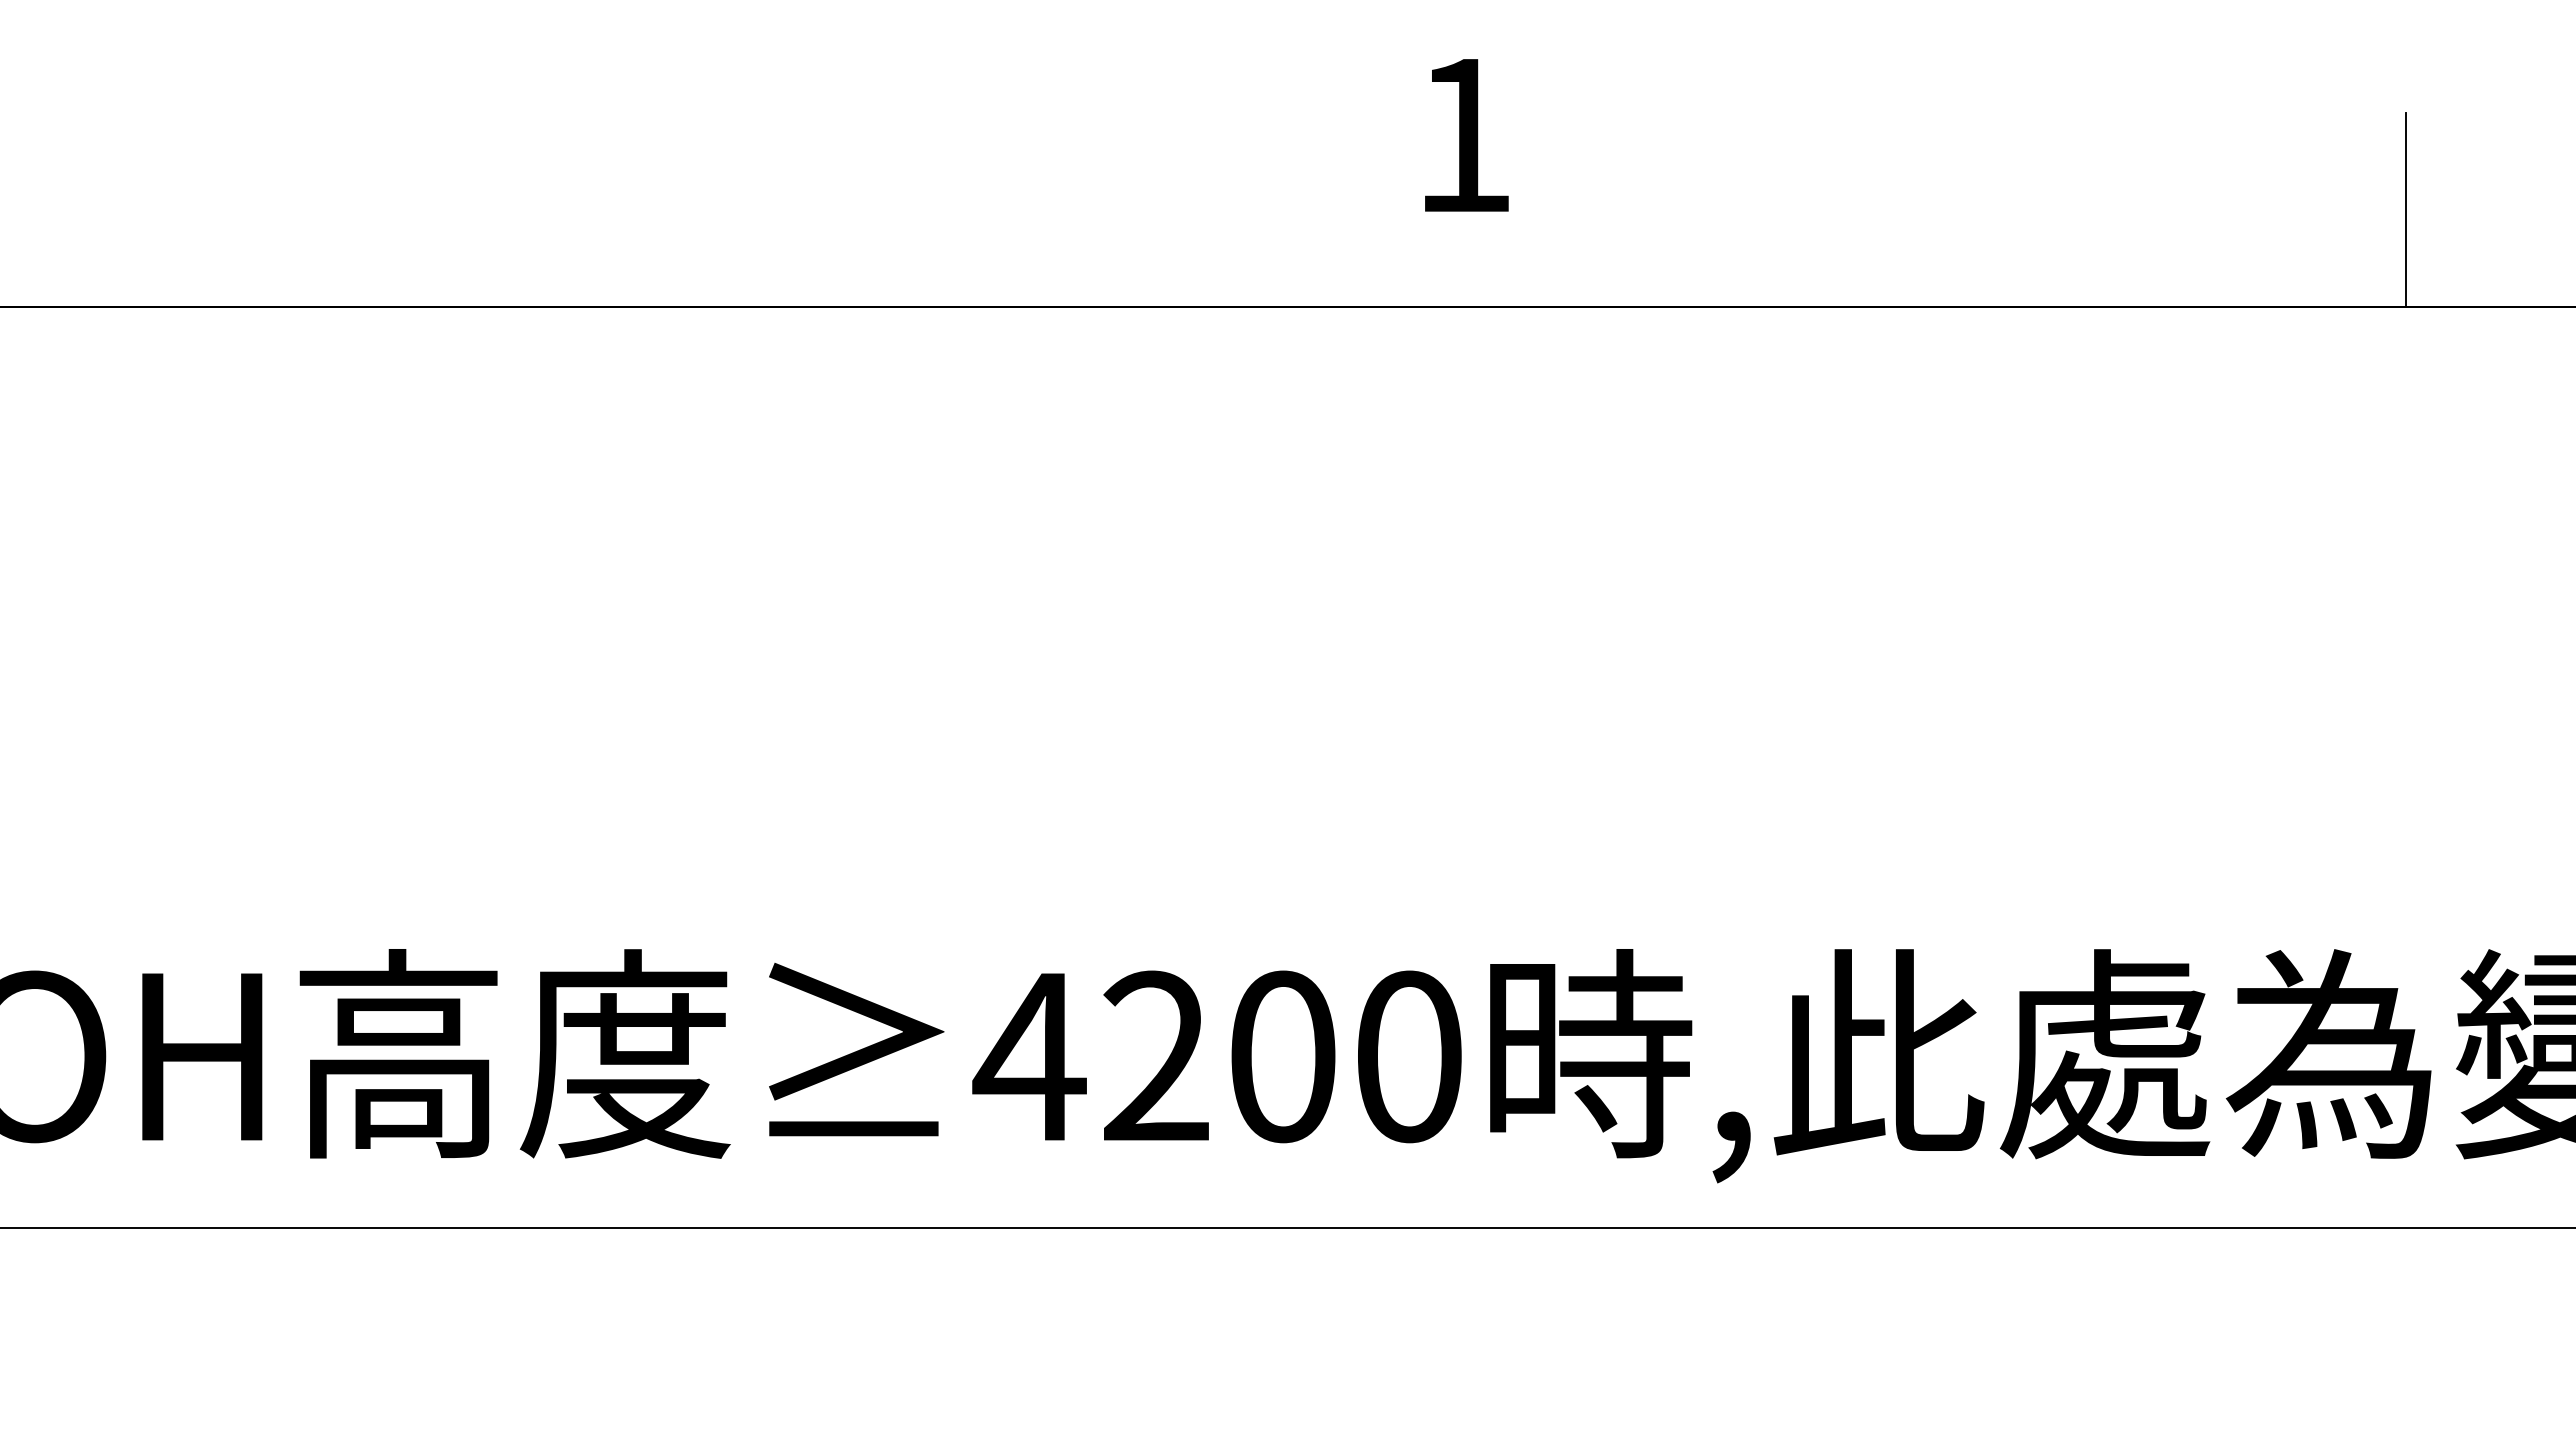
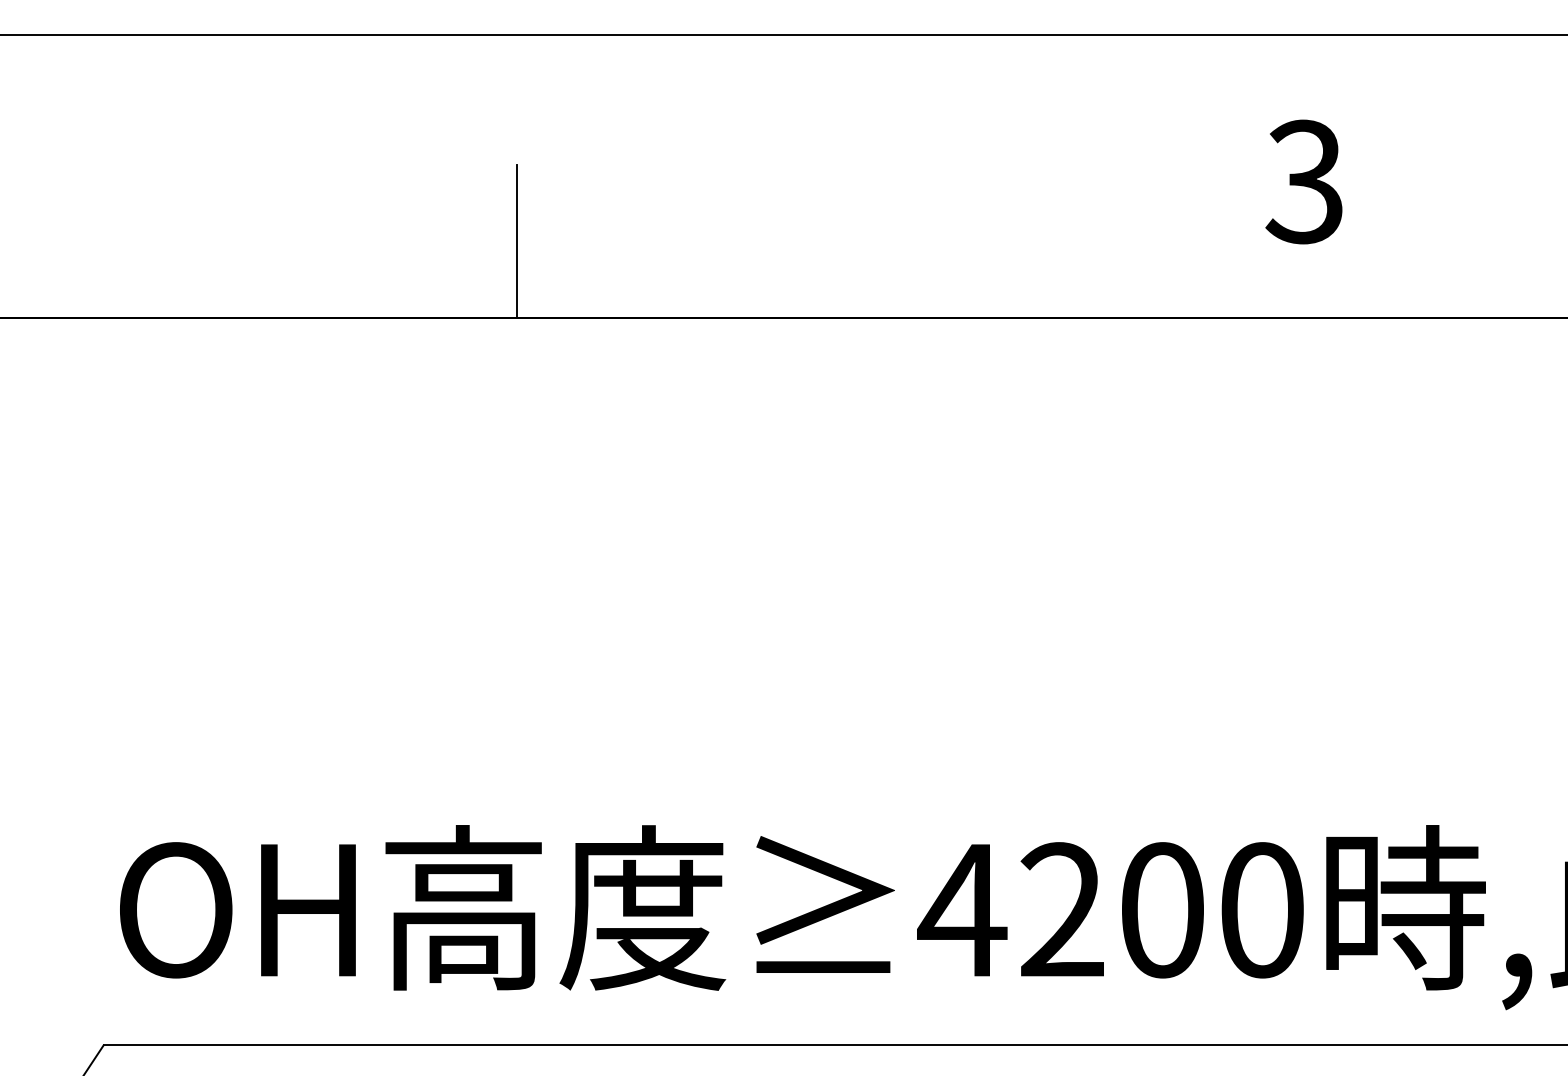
text: (1461, 135) -> (1303, 182), 1 -> 3
line: (466, 210) -> (517, 241), added

